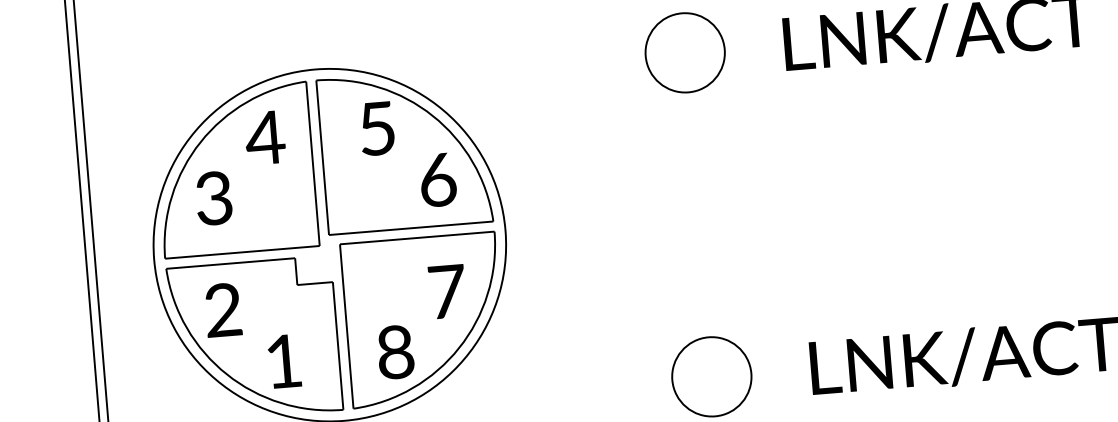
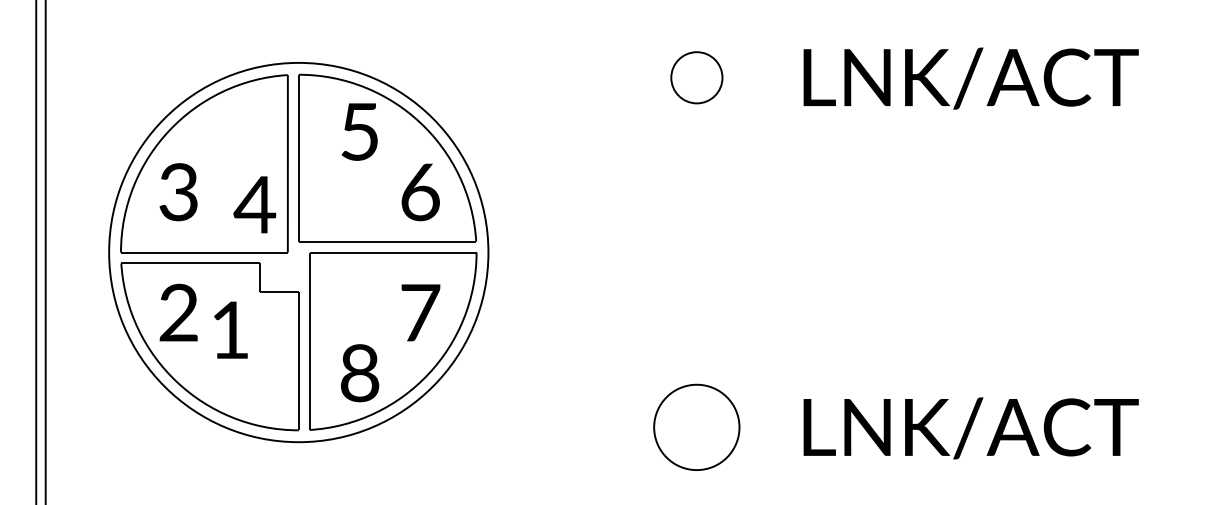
part: (684, 52) -> (696, 77), size x0.6
text: (264, 137) -> (254, 204), moved
text: (284, 360) -> (230, 329), moved

